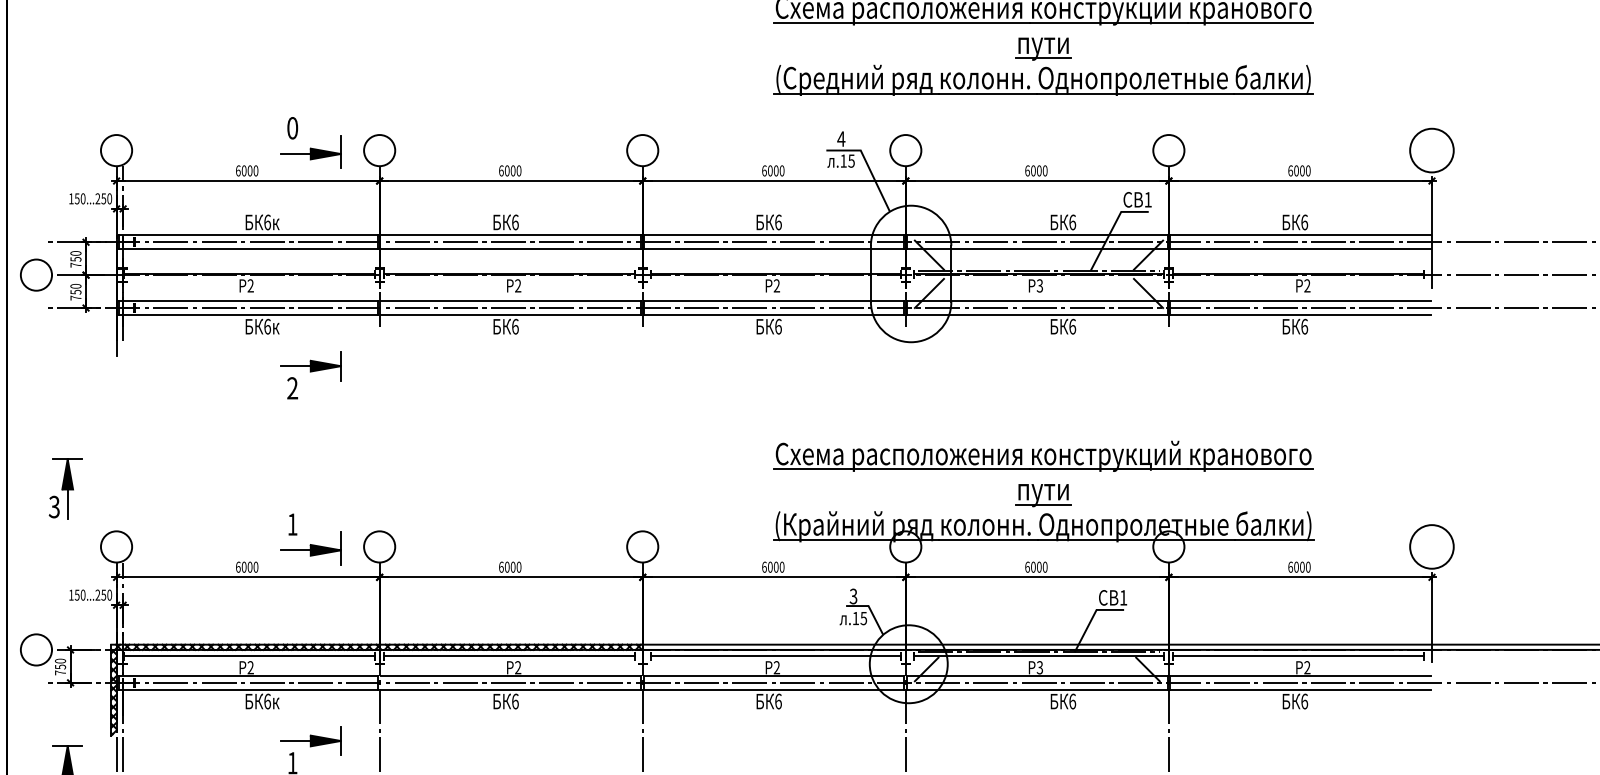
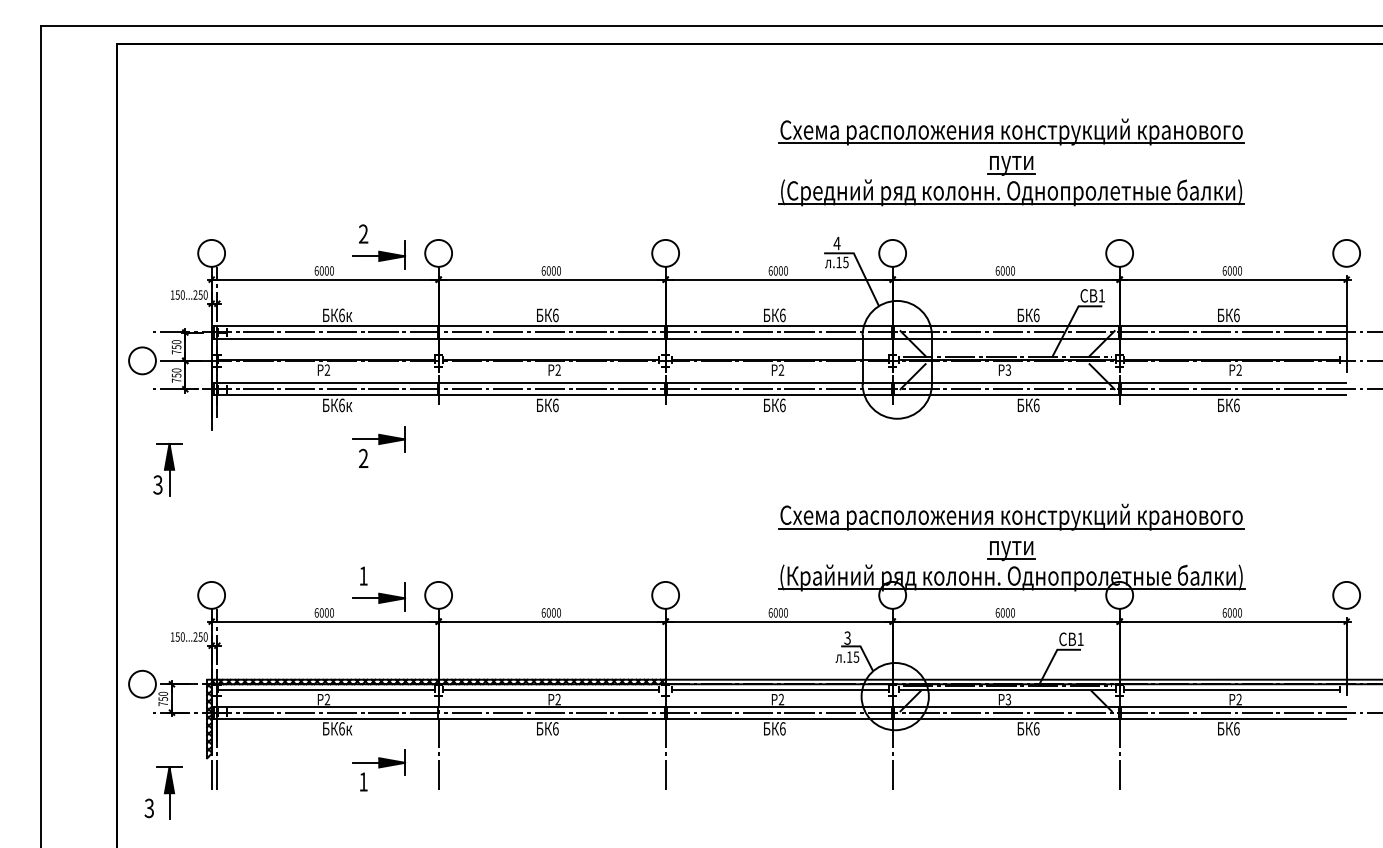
text: (292, 127) -> (363, 233), 0 -> 2
circle: (1431, 149) -> (1346, 252), size x0.71
part: (65, 489) -> (167, 469), moved
circle: (1431, 545) -> (1346, 594), size x0.71

